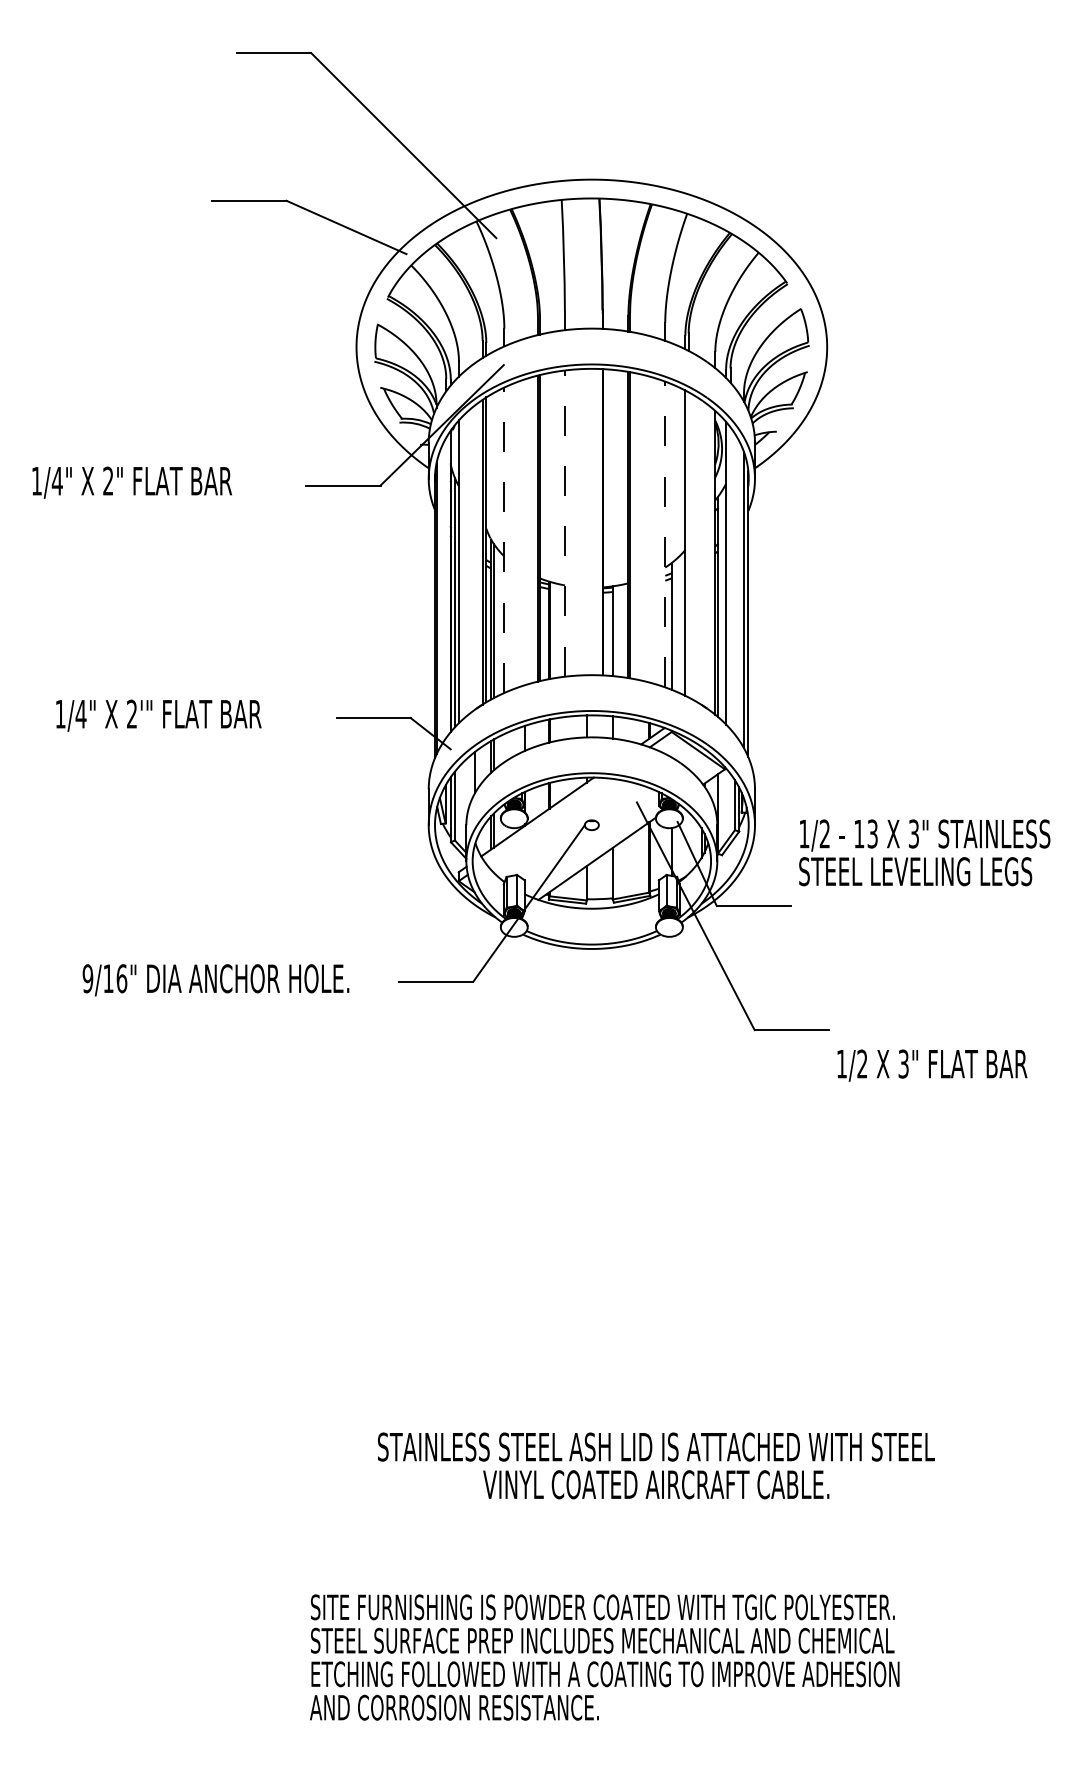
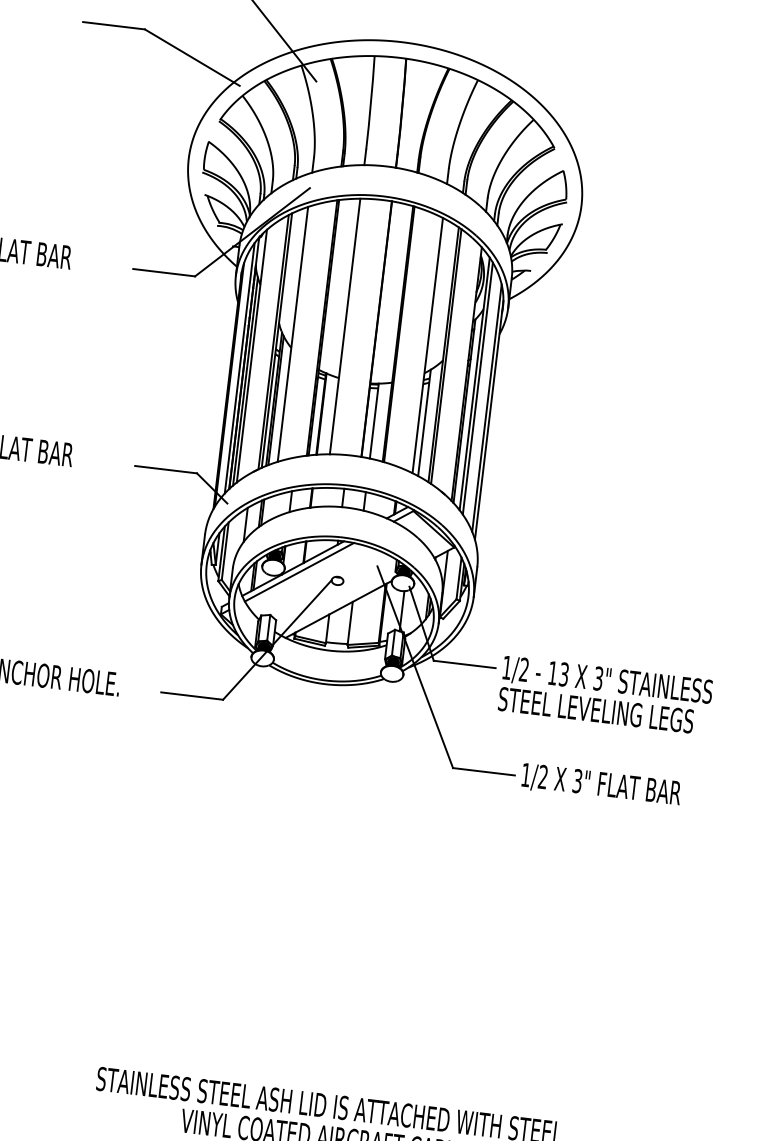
line: (564, 523) -> (344, 326), dashed -> solid
line: (665, 534) -> (427, 345), dashed -> solid
line: (504, 540) -> (293, 334), dashed -> solid
line: (688, 544) -> (446, 356), added
line: (730, 578) -> (477, 388), added
line: (446, 587) -> (239, 368), added
line: (545, 820) -> (299, 572), added
text: (924, 852) -> (605, 695), moved
text: (932, 1065) -> (601, 785), moved

